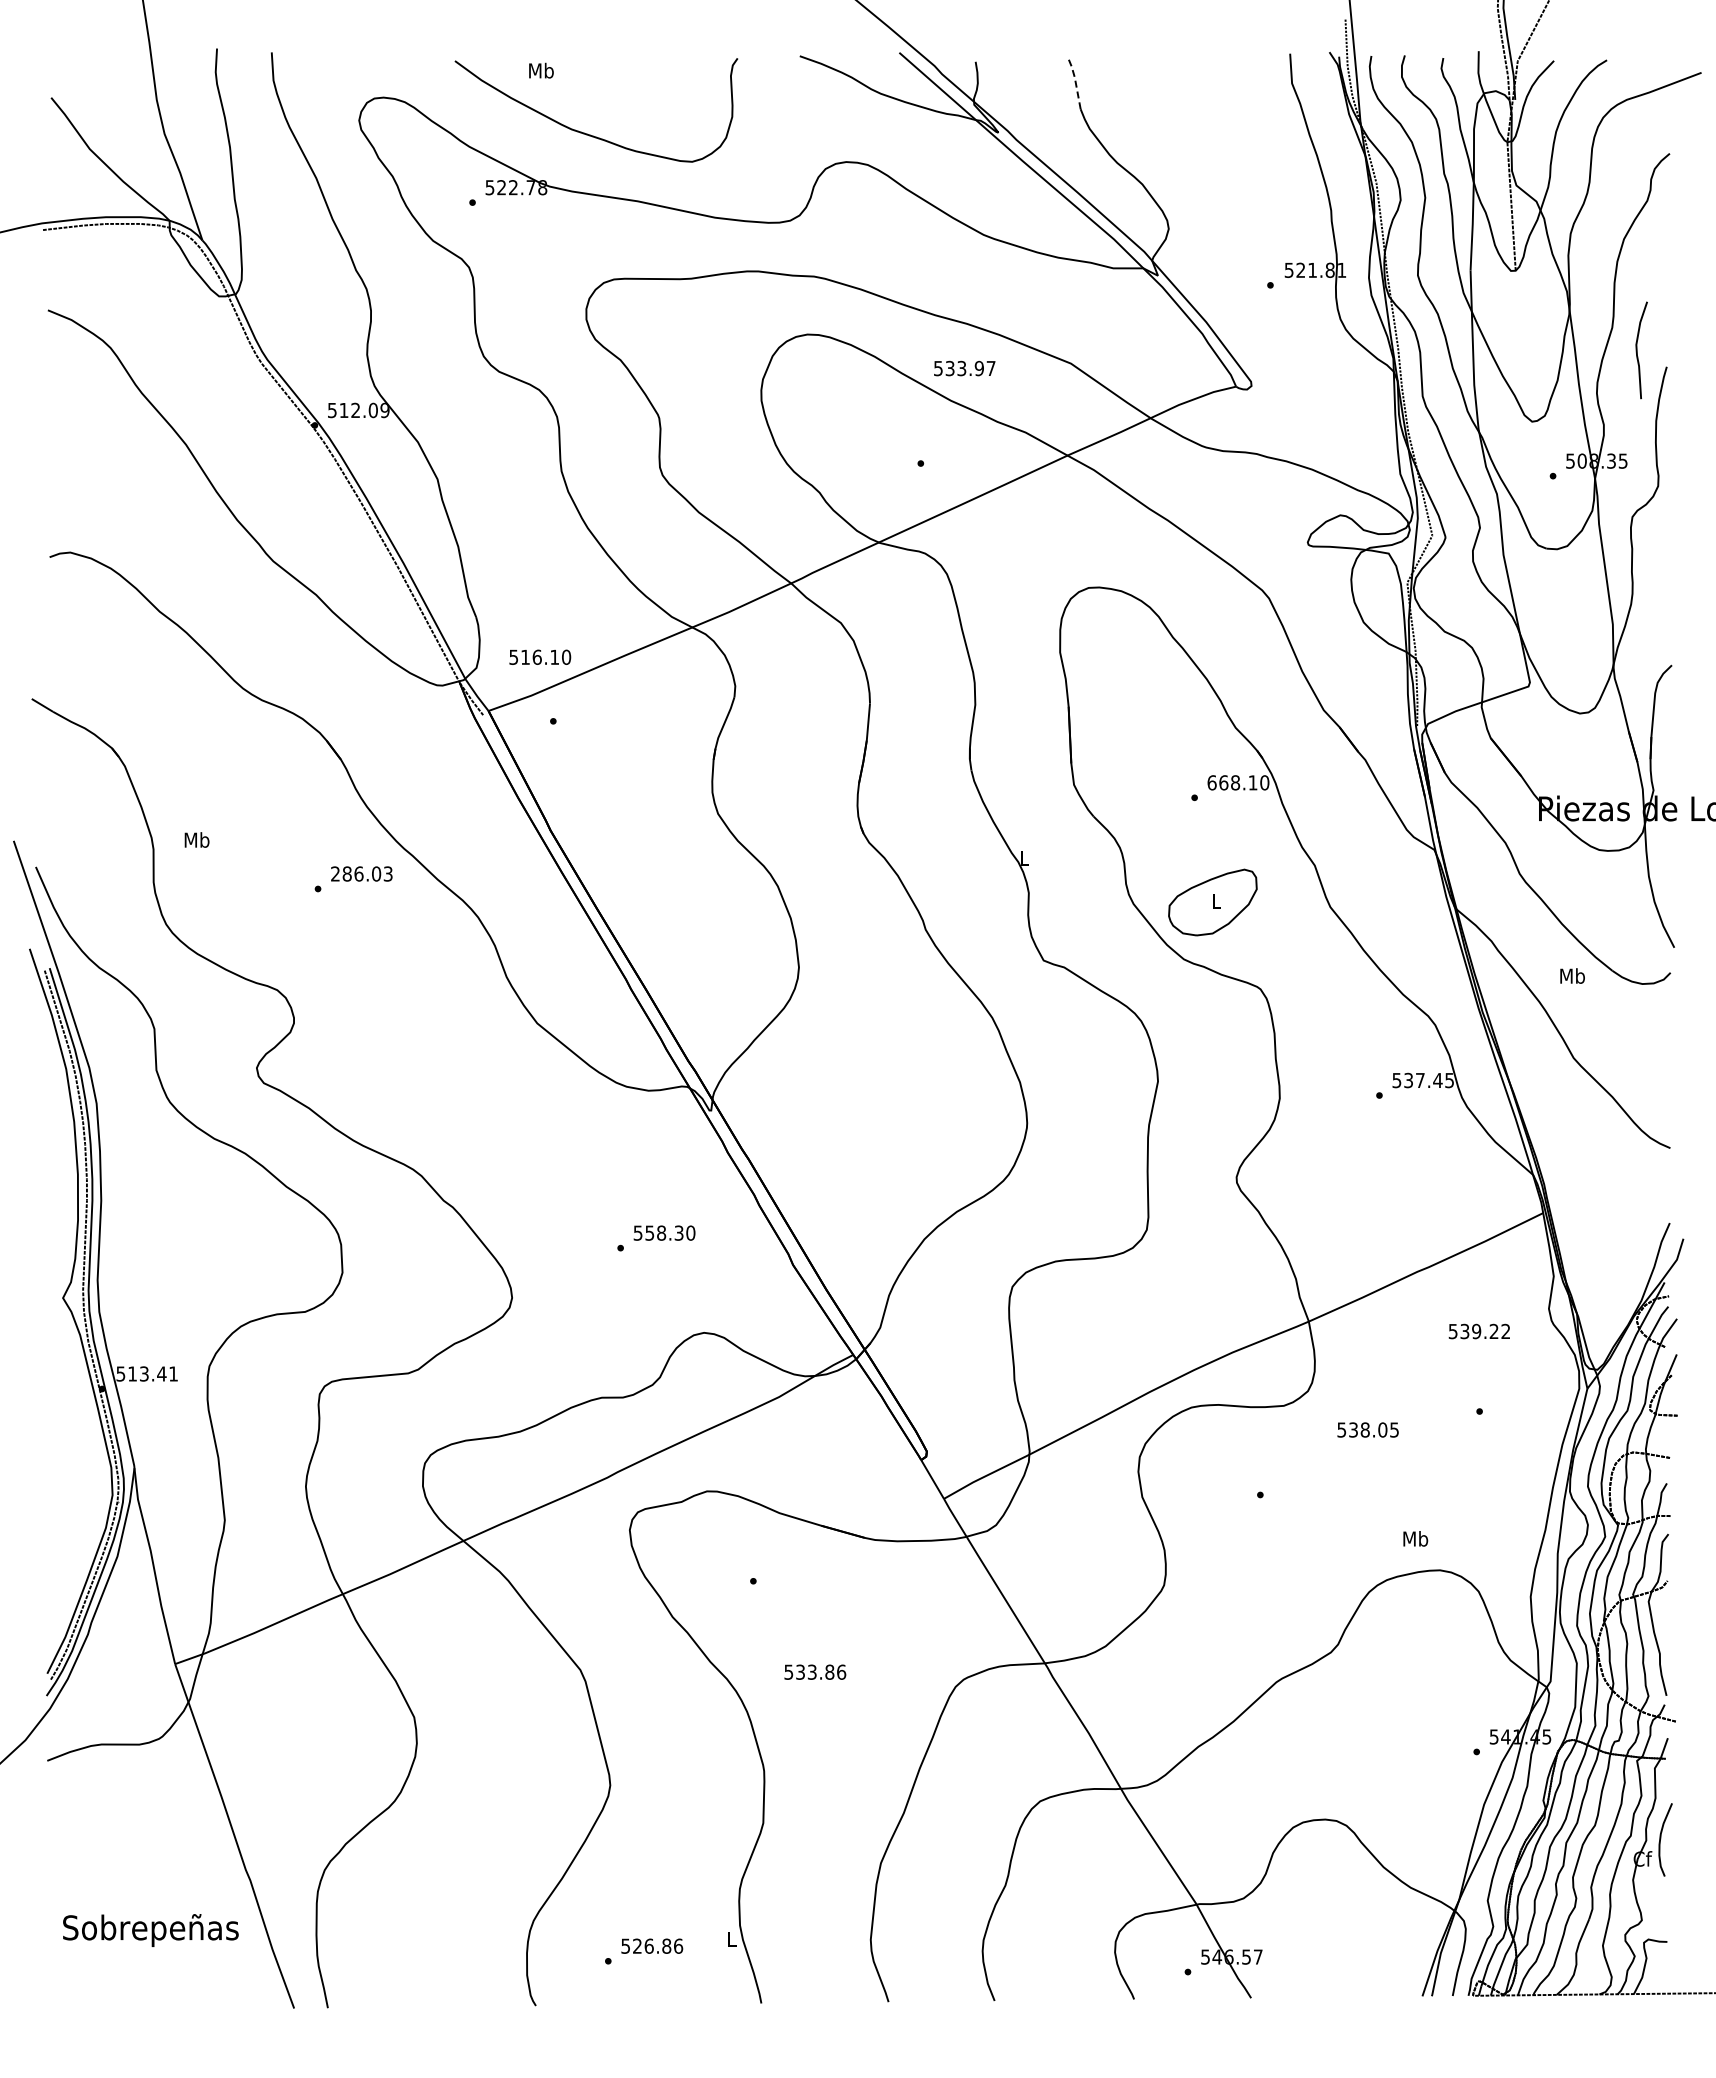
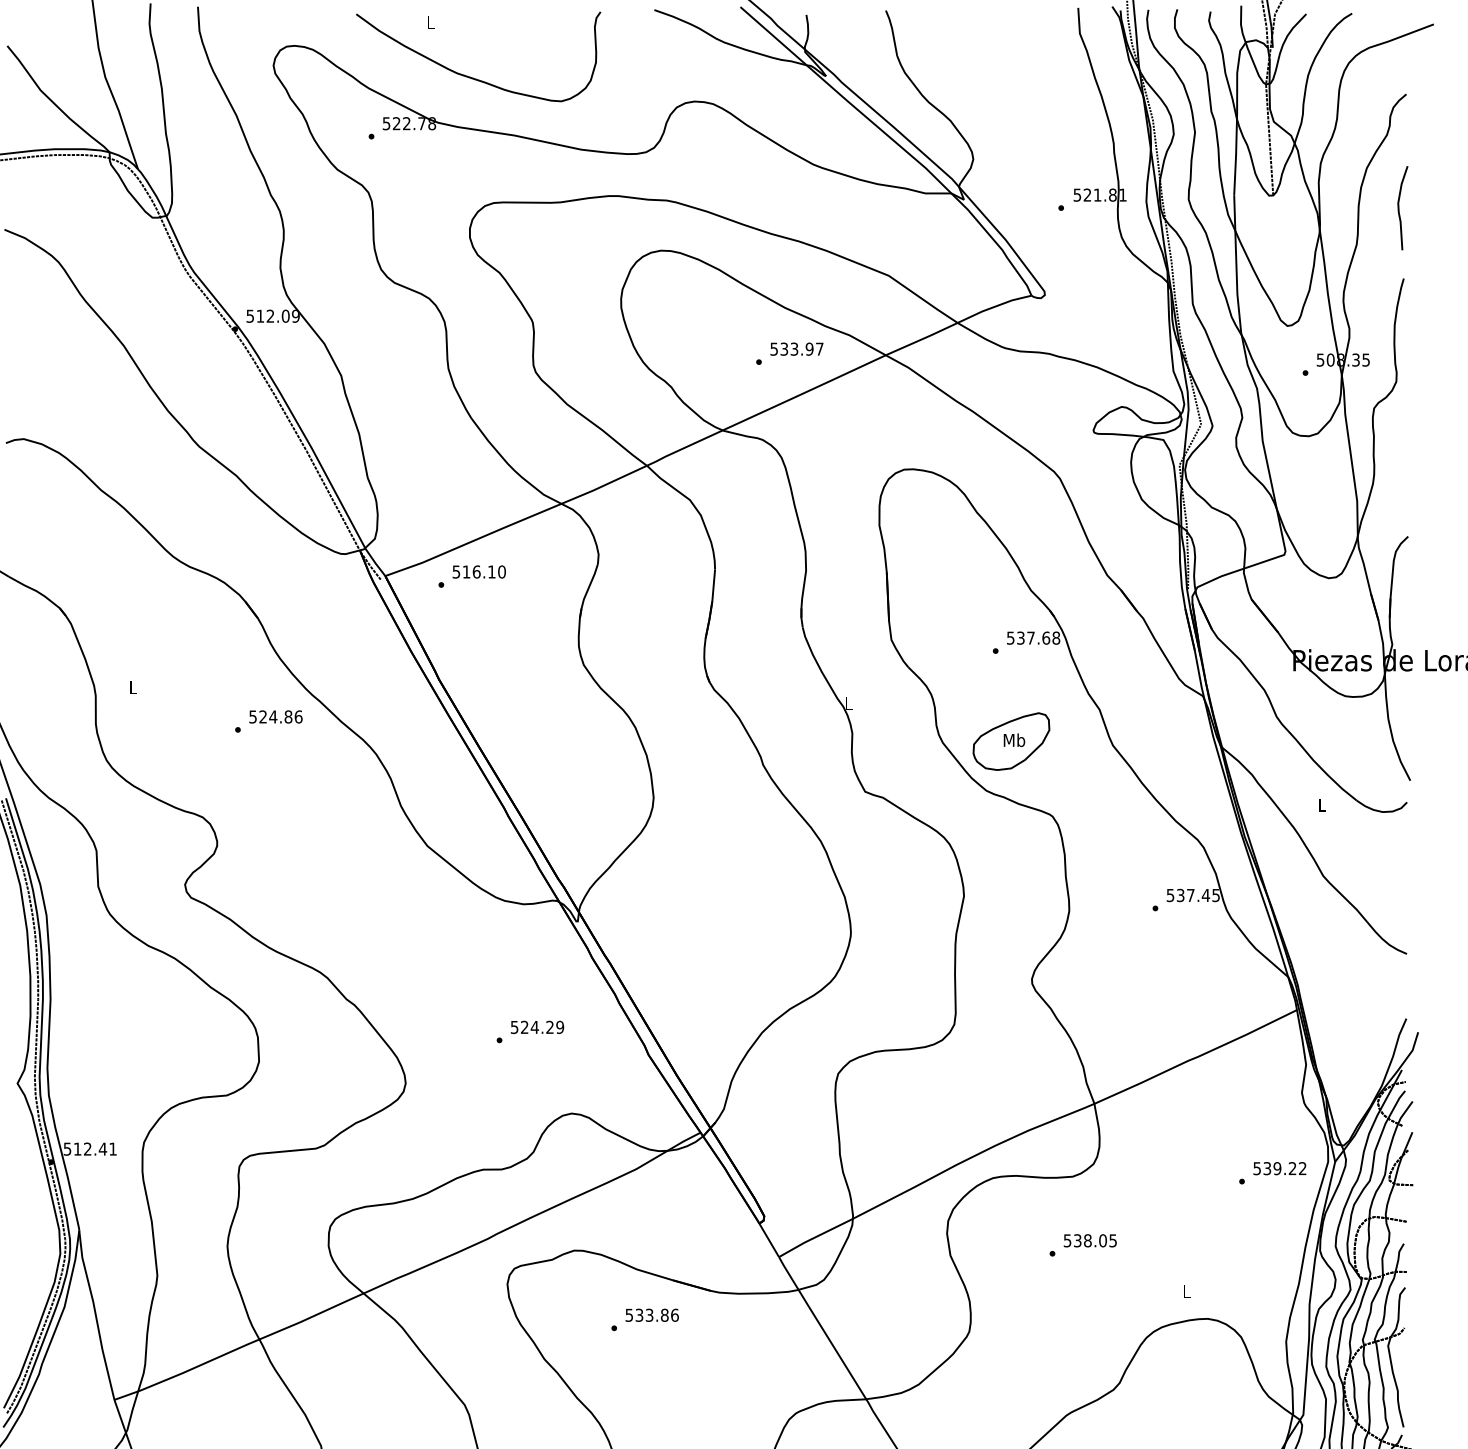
text: (541, 70) -> (431, 22), Mb -> L
line: (1075, 81) -> (892, 31), dashed -> solid
curve: (1637, 350) -> (1399, 208), moved
text: (964, 368) -> (796, 349), moved
text: (540, 656) -> (479, 571), moved
text: (1238, 782) -> (1033, 637), 668.10 -> 537.68
text: (196, 839) -> (132, 687), Mb -> L
text: (361, 873) -> (275, 716), 286.03 -> 524.86
text: (1216, 900) -> (1014, 739), L -> Mb
text: (1572, 975) -> (1322, 804), Mb -> L
text: (670, 1232) -> (542, 1026), 558.30 -> 524.29
text: (1478, 1331) -> (1279, 1168), moved
text: (144, 1373) -> (87, 1148), 513.41 -> 512.41
text: (1367, 1429) -> (1089, 1240), moved
text: (1415, 1538) -> (1186, 1291), Mb -> L
text: (815, 1671) -> (652, 1314), moved

